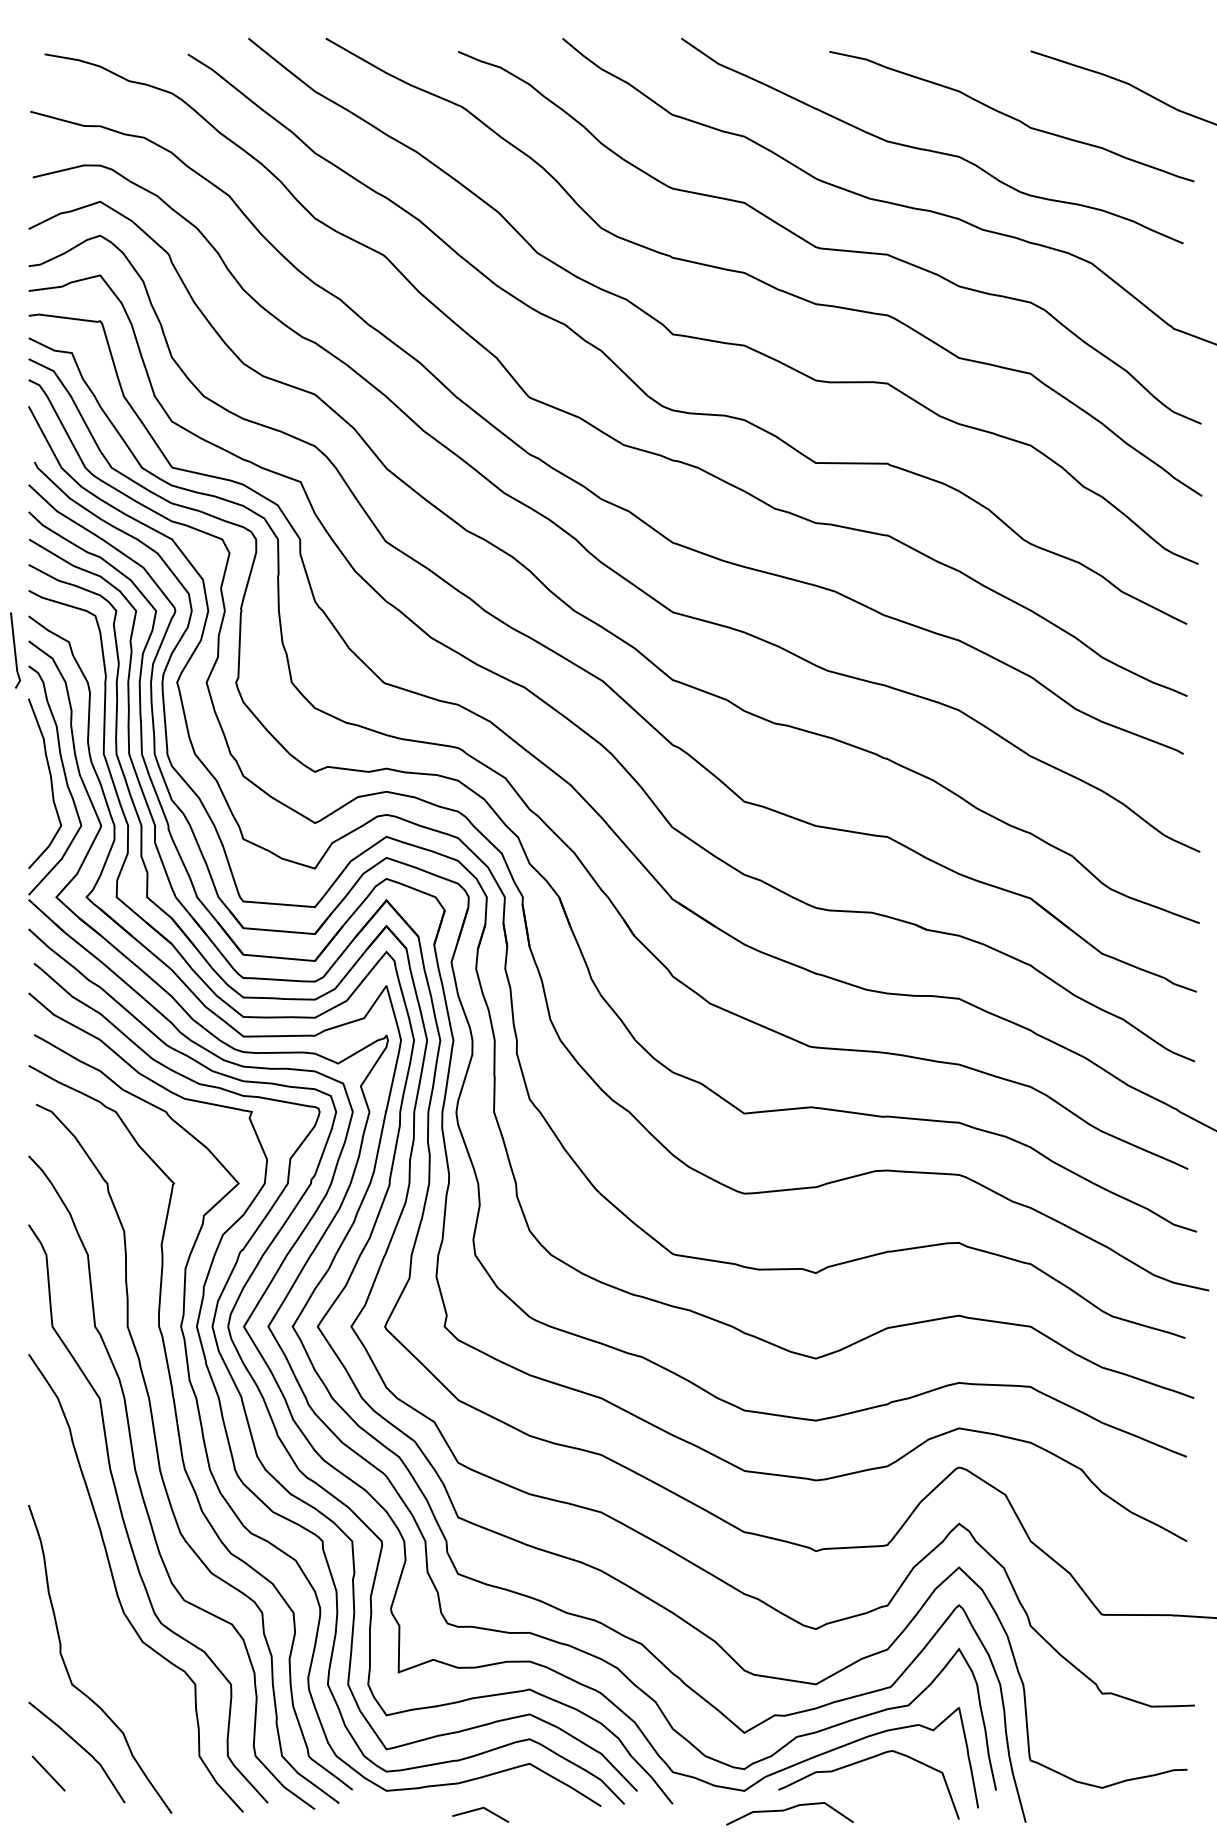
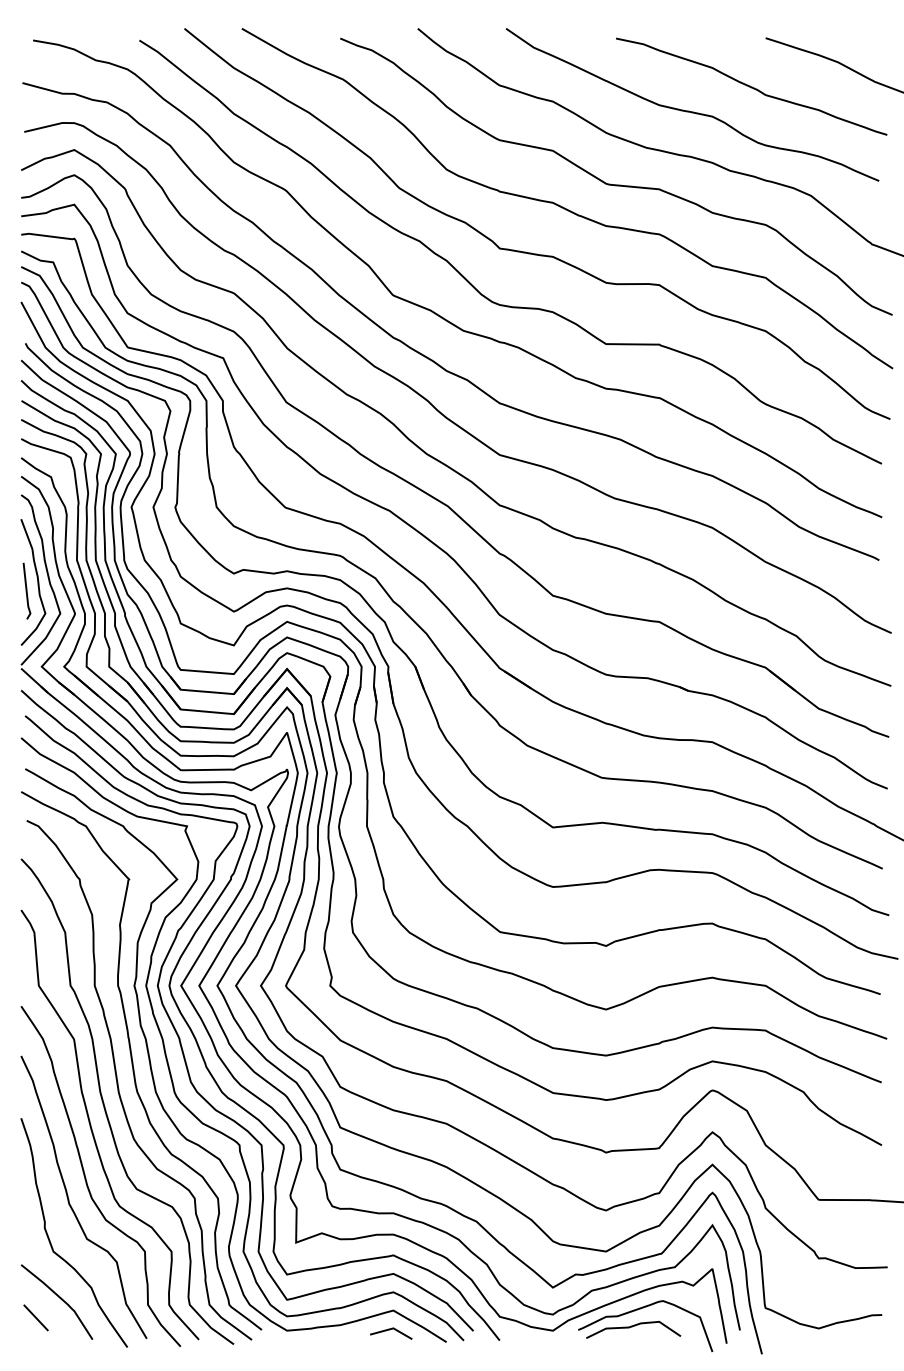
line: (15, 650) -> (27, 591), moved
curve: (93, 1615) -> (69, 1200), added
line: (478, 1810) -> (389, 1330), moved
curve: (787, 1810) -> (631, 1327), moved

